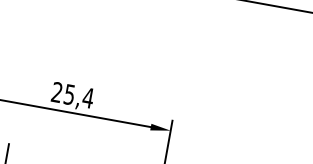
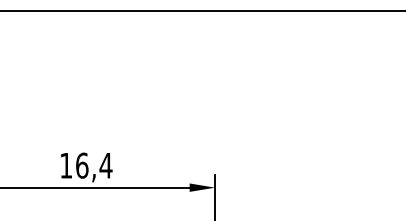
text: (63, 93) -> (74, 165), 25,4 -> 16,4

